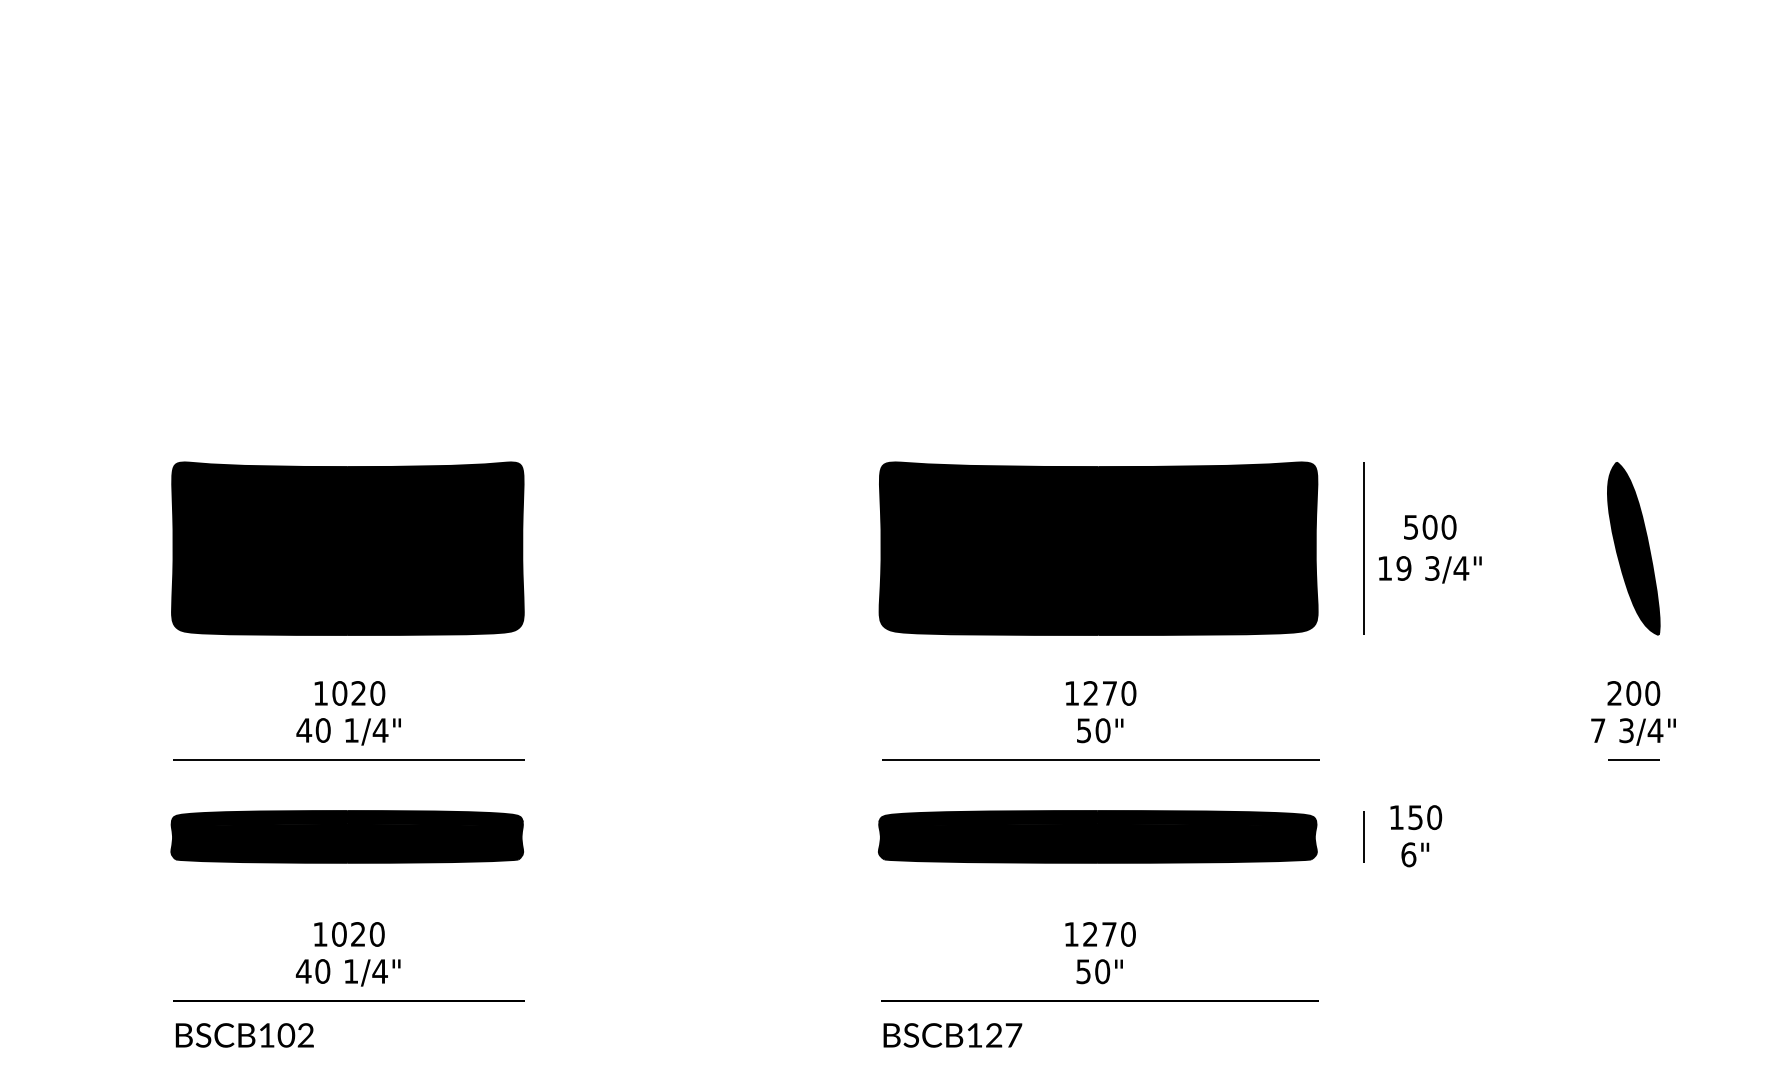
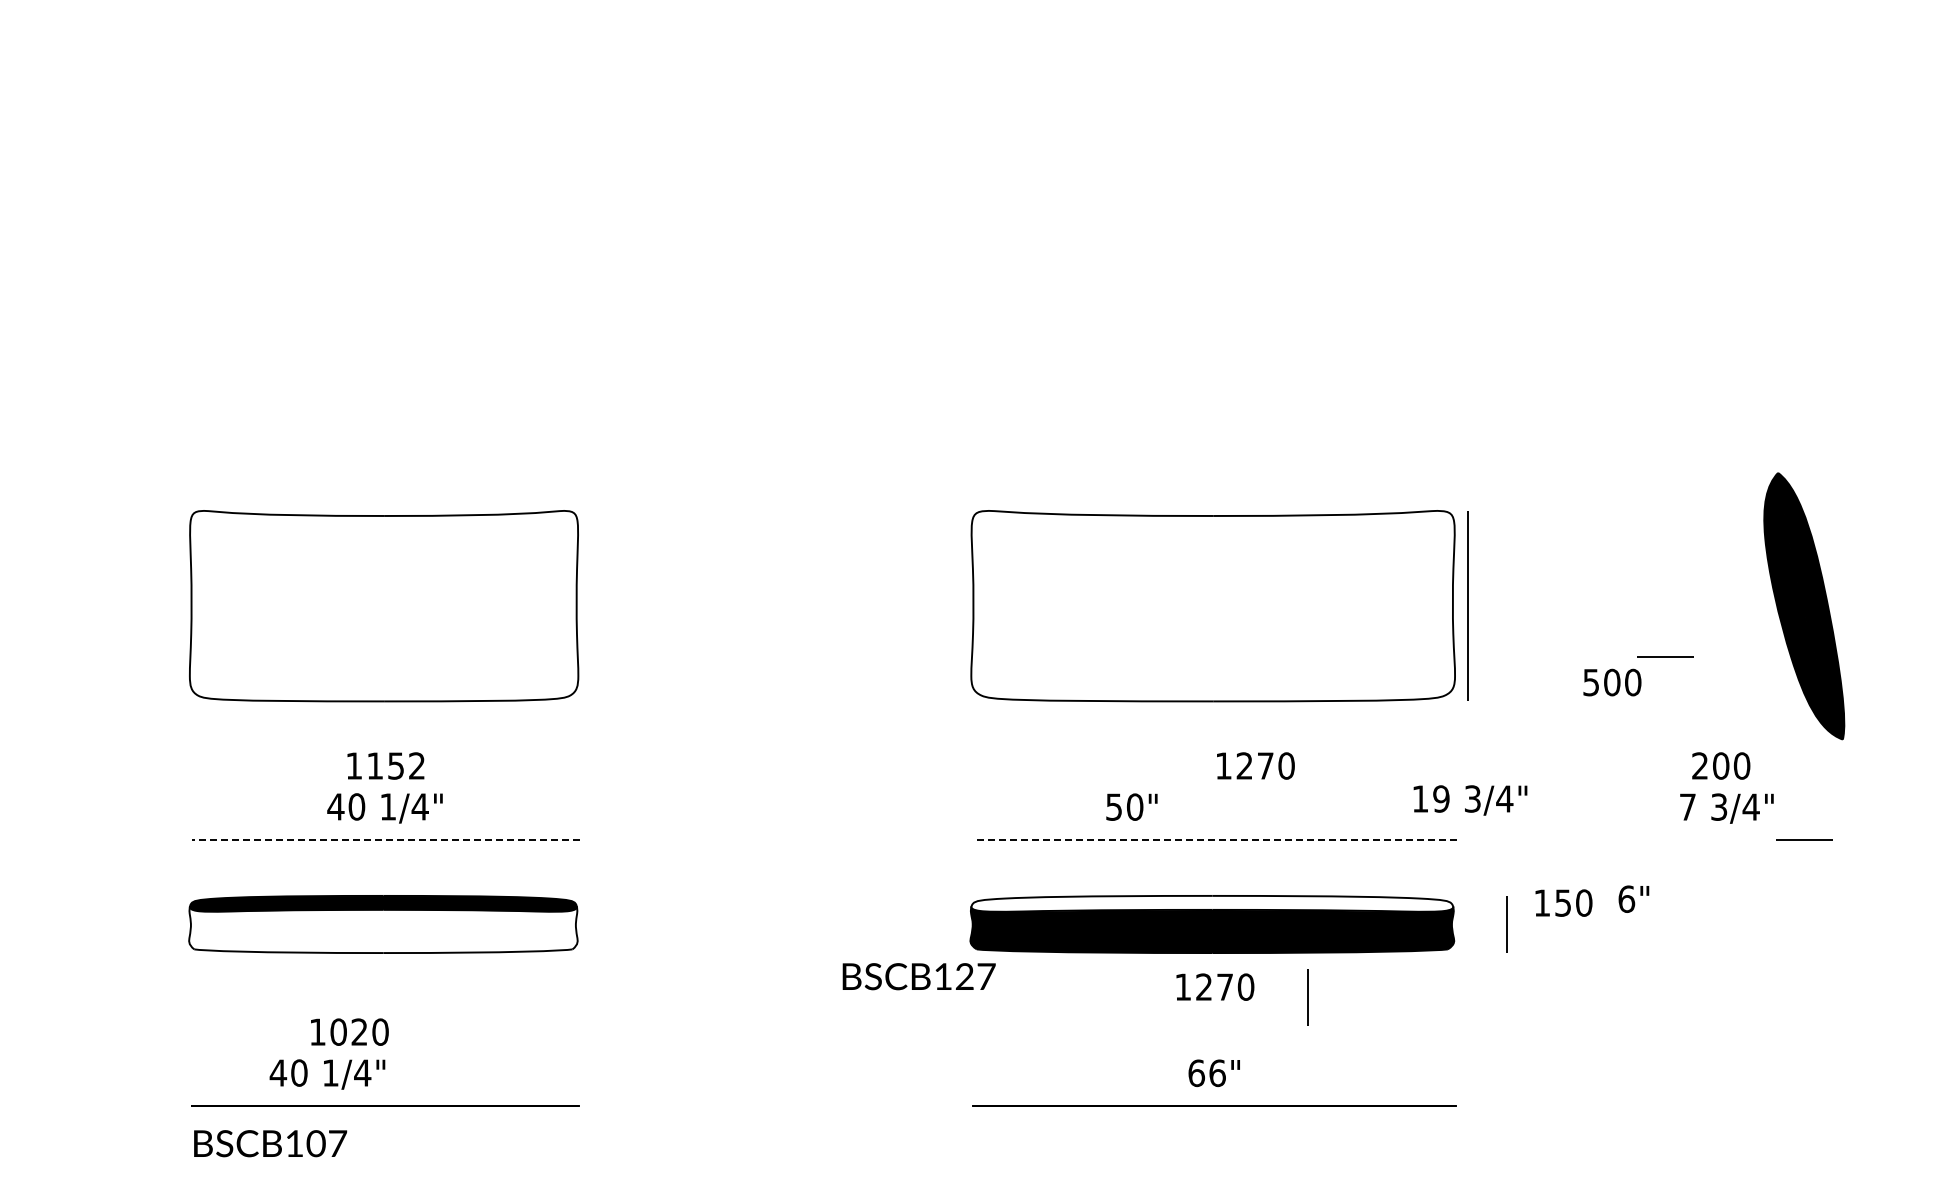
text: (1430, 527) -> (1612, 682), moved
fill: (347, 548) -> (383, 605), removed
fill: (1098, 548) -> (1213, 605), removed
line: (1364, 548) -> (1467, 605), moved
part: (1633, 548) -> (1803, 605), size x1.4
text: (1430, 569) -> (1470, 800), moved
line: (1508, 594) -> (1665, 656), added
text: (359, 692) -> (396, 765), 1020 -> 1152
text: (1100, 692) -> (1255, 765), moved
text: (1634, 692) -> (1721, 765), moved
text: (1099, 730) -> (1131, 806), moved
text: (1633, 731) -> (1726, 808), moved
line: (349, 759) -> (385, 839), solid -> dashed
line: (1100, 759) -> (1215, 839), solid -> dashed
fill: (1098, 817) -> (1212, 903), removed
fill: (347, 841) -> (383, 929), removed
text: (1414, 854) -> (1633, 898), moved
line: (1184, 903) -> (1307, 997), added
text: (349, 933) -> (349, 1031), moved
text: (1100, 933) -> (1215, 986), moved
text: (1092, 971) -> (1206, 1073), 50" -> 66"
text: (348, 972) -> (327, 1074), moved
text: (305, 1035) -> (337, 1143), BSCB102 -> BSCB107
text: (952, 1035) -> (918, 976), moved

